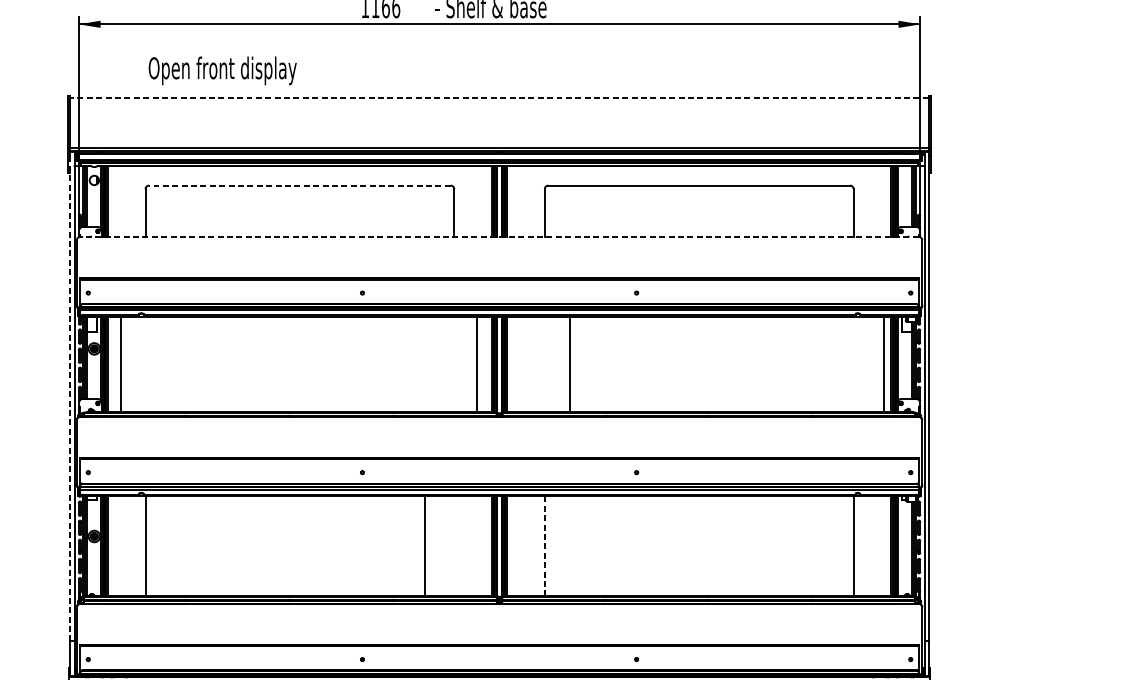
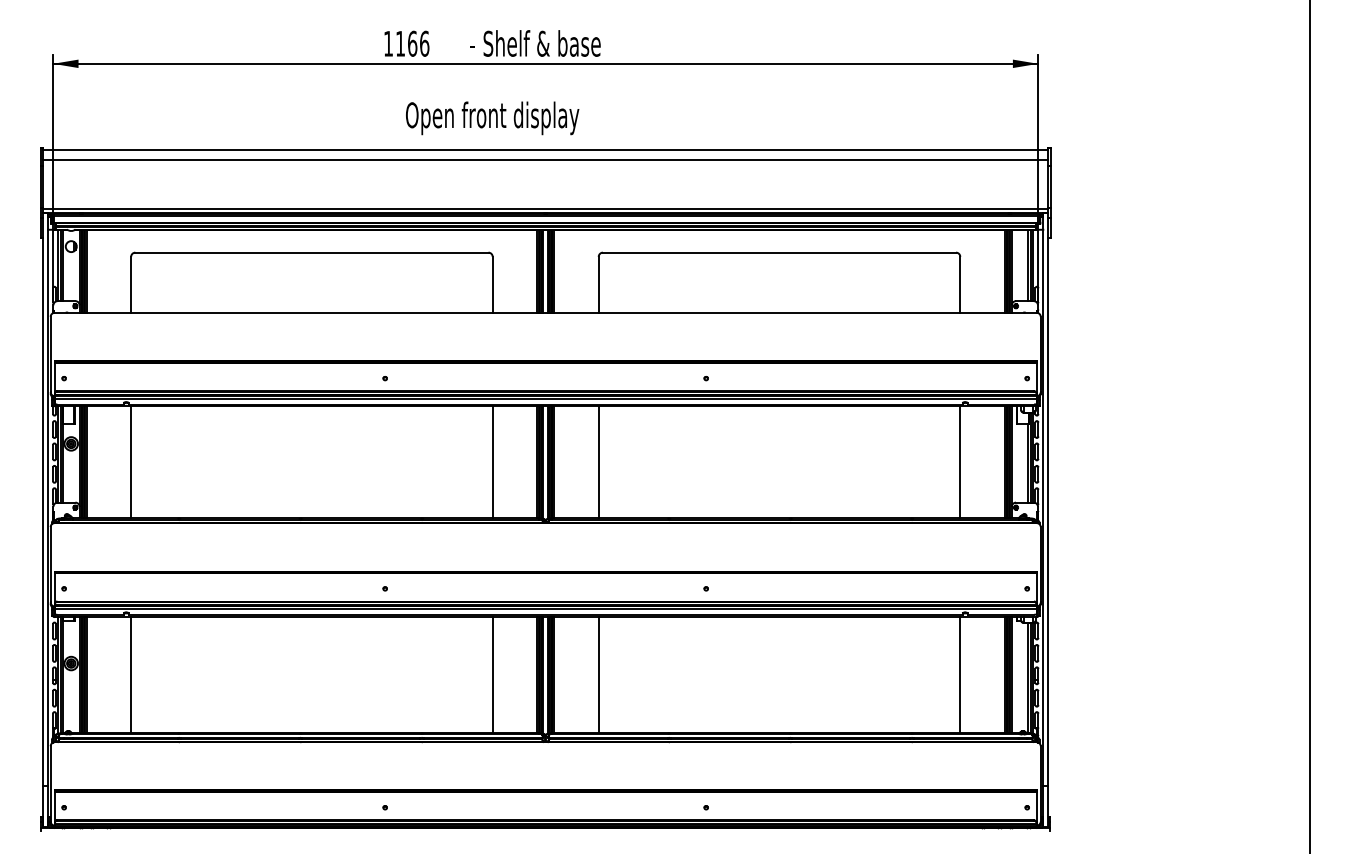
text: (222, 71) -> (492, 118), moved
line: (499, 98) -> (545, 150), dashed -> solid
line: (499, 106) -> (545, 159), added
line: (299, 185) -> (311, 252), dashed -> solid
line: (499, 236) -> (545, 312), dashed -> solid
line: (121, 364) -> (131, 462), moved
line: (477, 364) -> (492, 462), moved
line: (569, 364) -> (598, 462), moved
line: (884, 364) -> (960, 462), moved
line: (70, 398) -> (43, 501), dashed -> solid
line: (425, 545) -> (492, 674), moved
line: (544, 546) -> (598, 675), dashed -> solid

